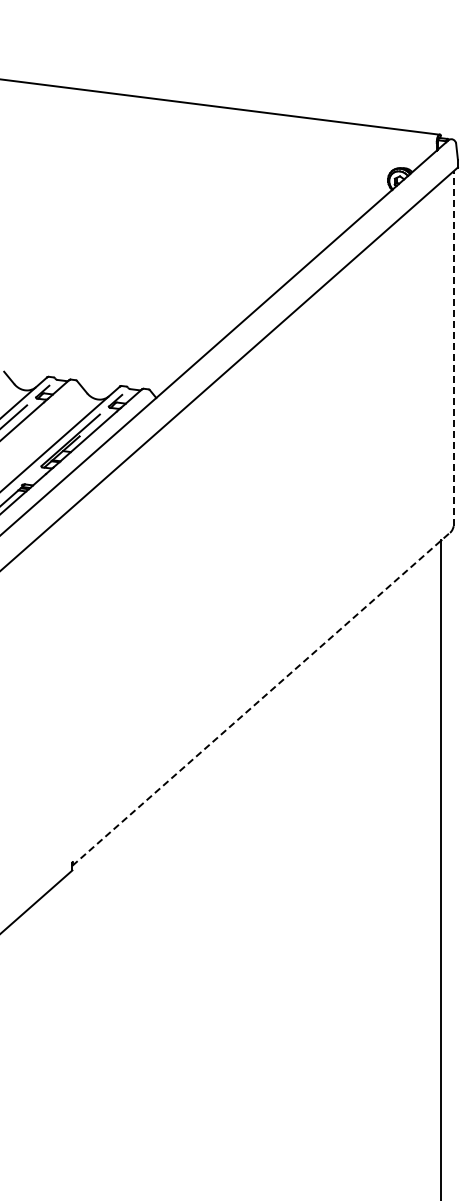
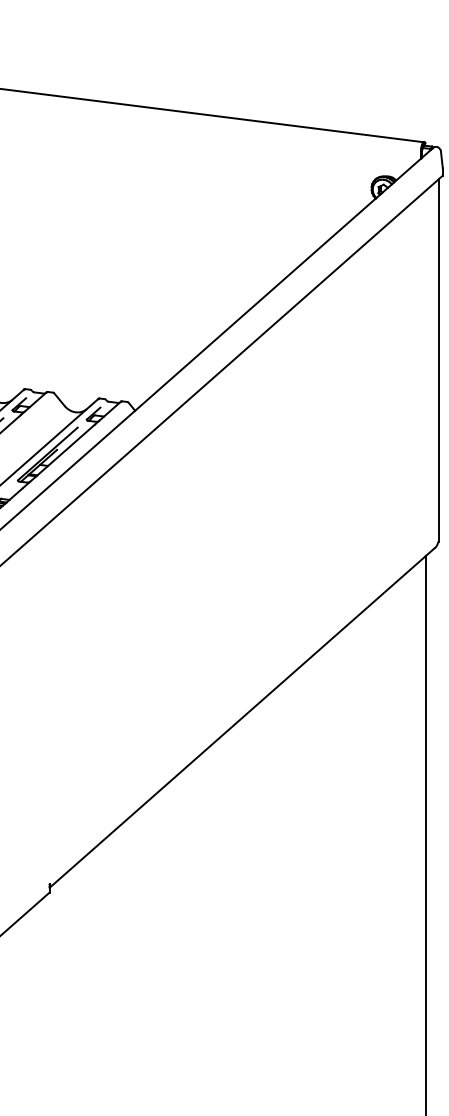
line: (453, 348) -> (438, 360), dashed -> solid
line: (261, 699) -> (242, 718), dashed -> solid

